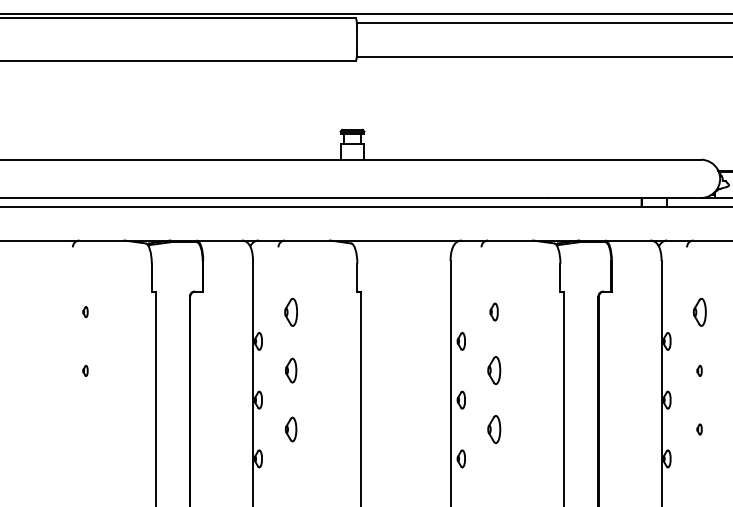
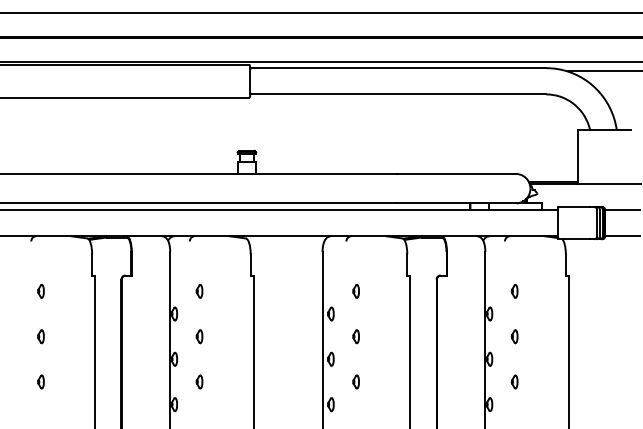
part: (290, 310) -> (199, 290), size x0.62
part: (699, 310) -> (514, 290), size x0.62
part: (84, 312) -> (40, 291), size x1.67
part: (84, 370) -> (40, 336), size x1.67
part: (290, 370) -> (199, 336), size x0.71
part: (493, 370) -> (355, 336), size x0.62
part: (699, 370) -> (514, 336), size x1.67
part: (84, 428) -> (40, 381), added
part: (290, 428) -> (199, 381), size x0.71
part: (493, 428) -> (355, 381), size x0.62
part: (699, 428) -> (514, 381), size x1.67

